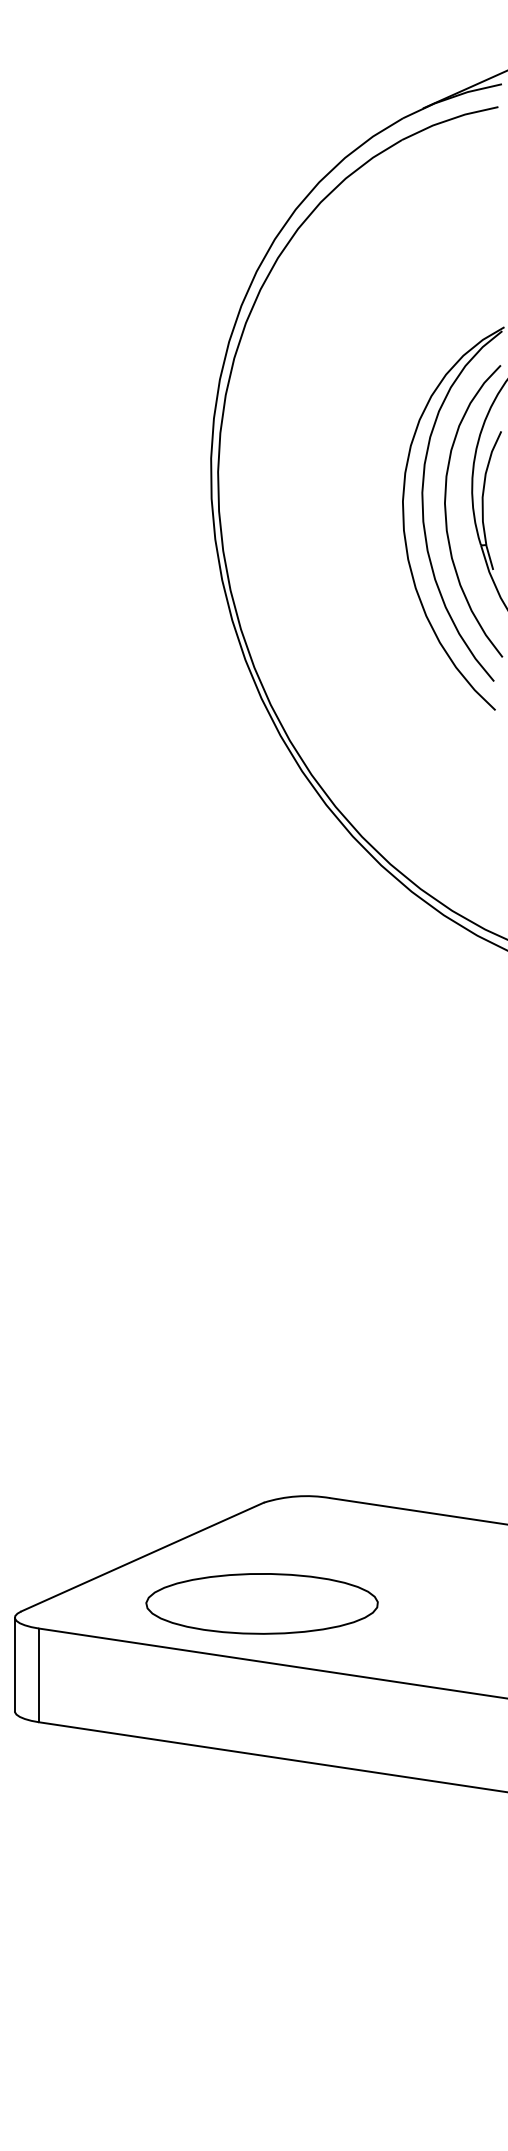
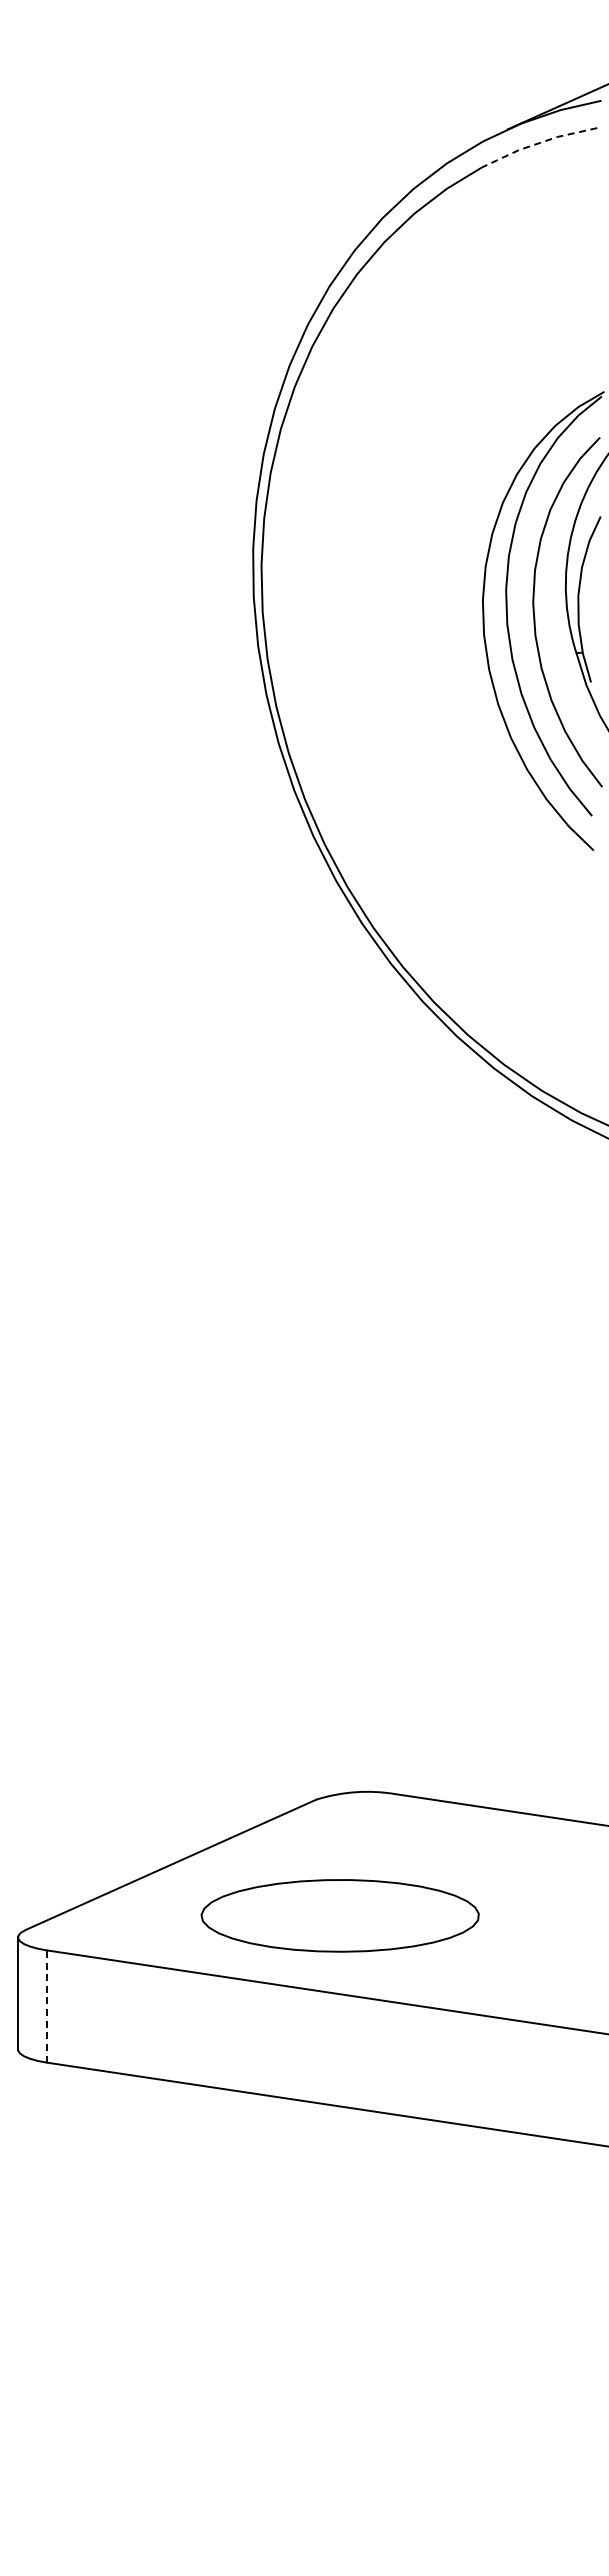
line: (448, 119) -> (537, 143), solid -> dashed
part: (261, 1603) -> (339, 1915), moved
line: (39, 1675) -> (47, 2006), solid -> dashed

